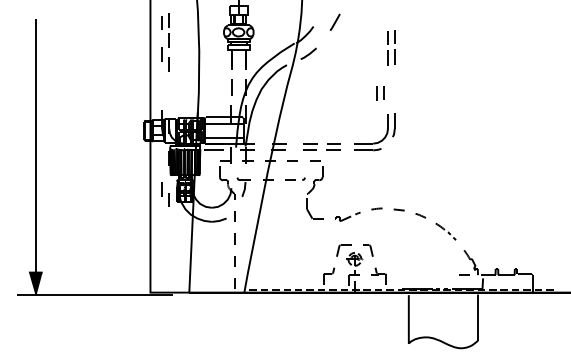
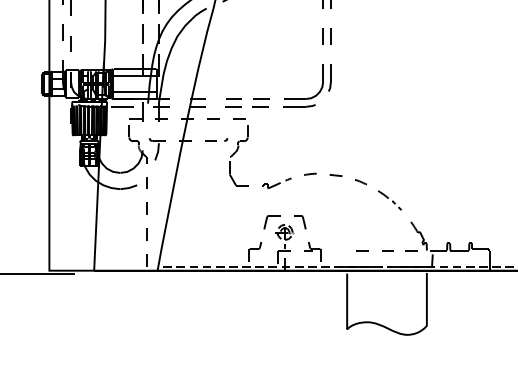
part: (380, 93) -> (327, 36), moved
part: (165, 194) -> (66, 37), moved
line: (427, 274) -> (368, 249), added

